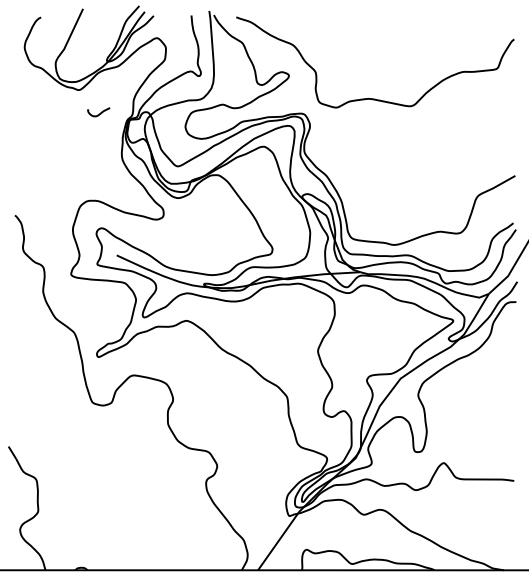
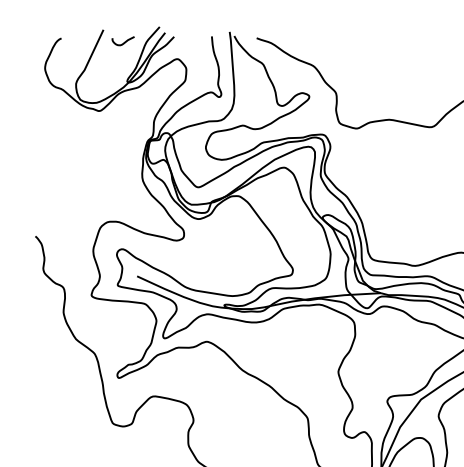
curve: (99, 113) -> (123, 42), moved

